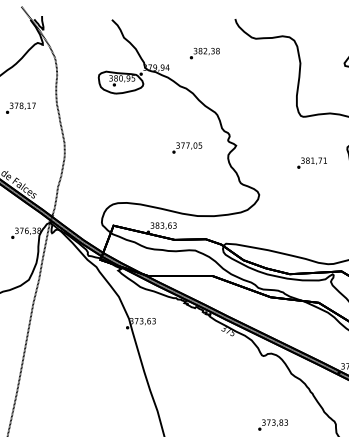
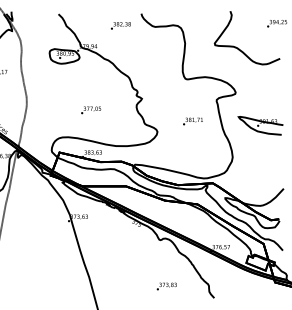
text: (204, 52) -> (120, 25), moved
text: (187, 148) -> (91, 110), moved
text: (311, 163) -> (192, 121), moved

